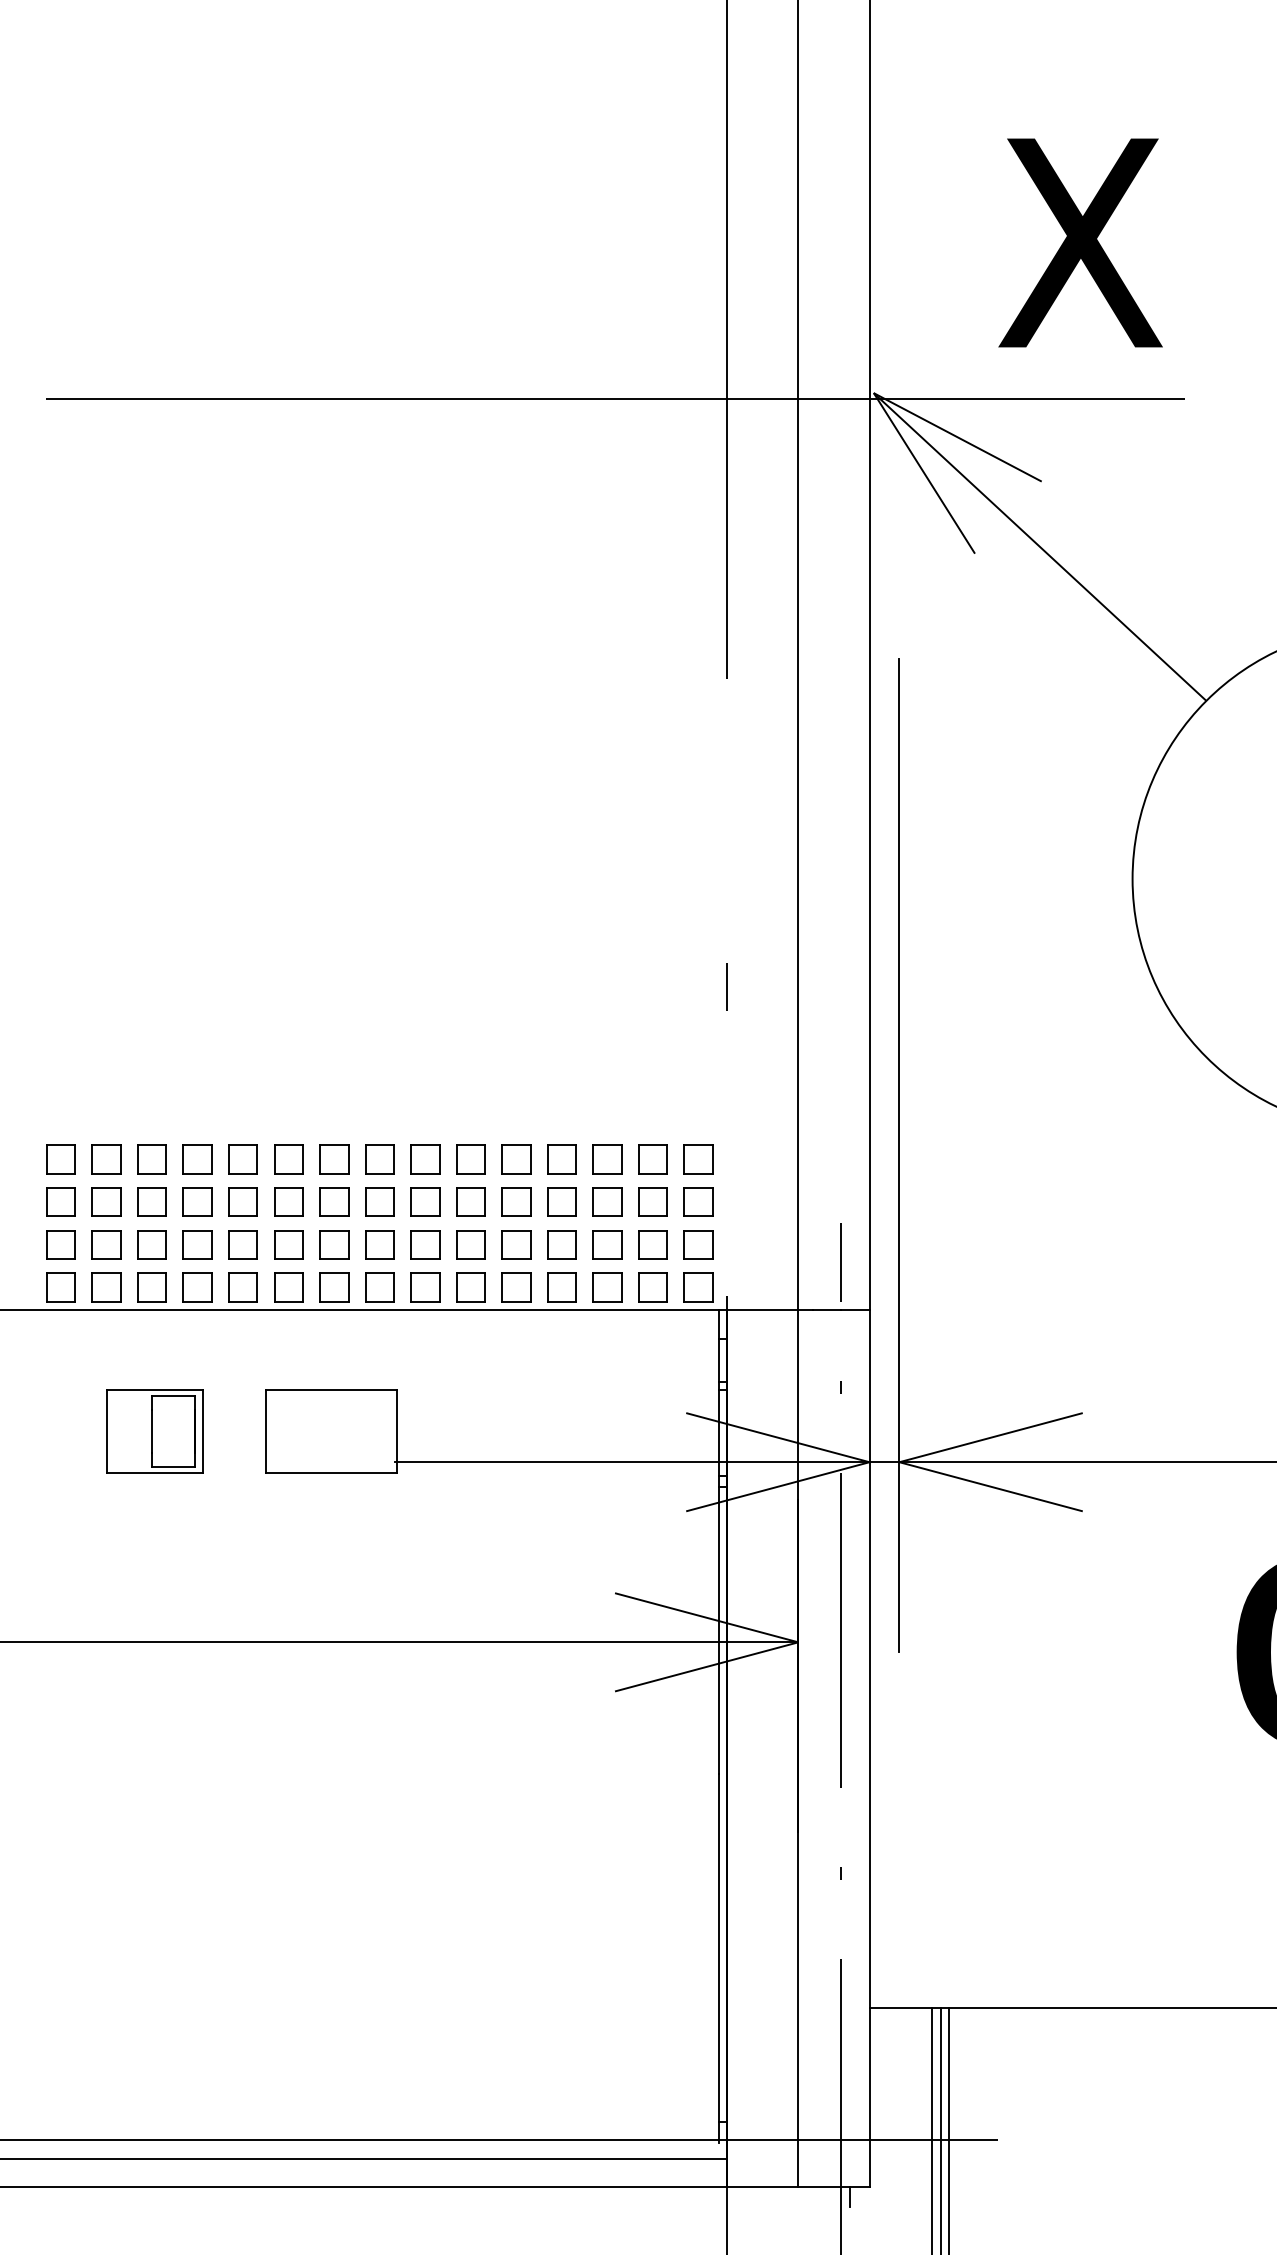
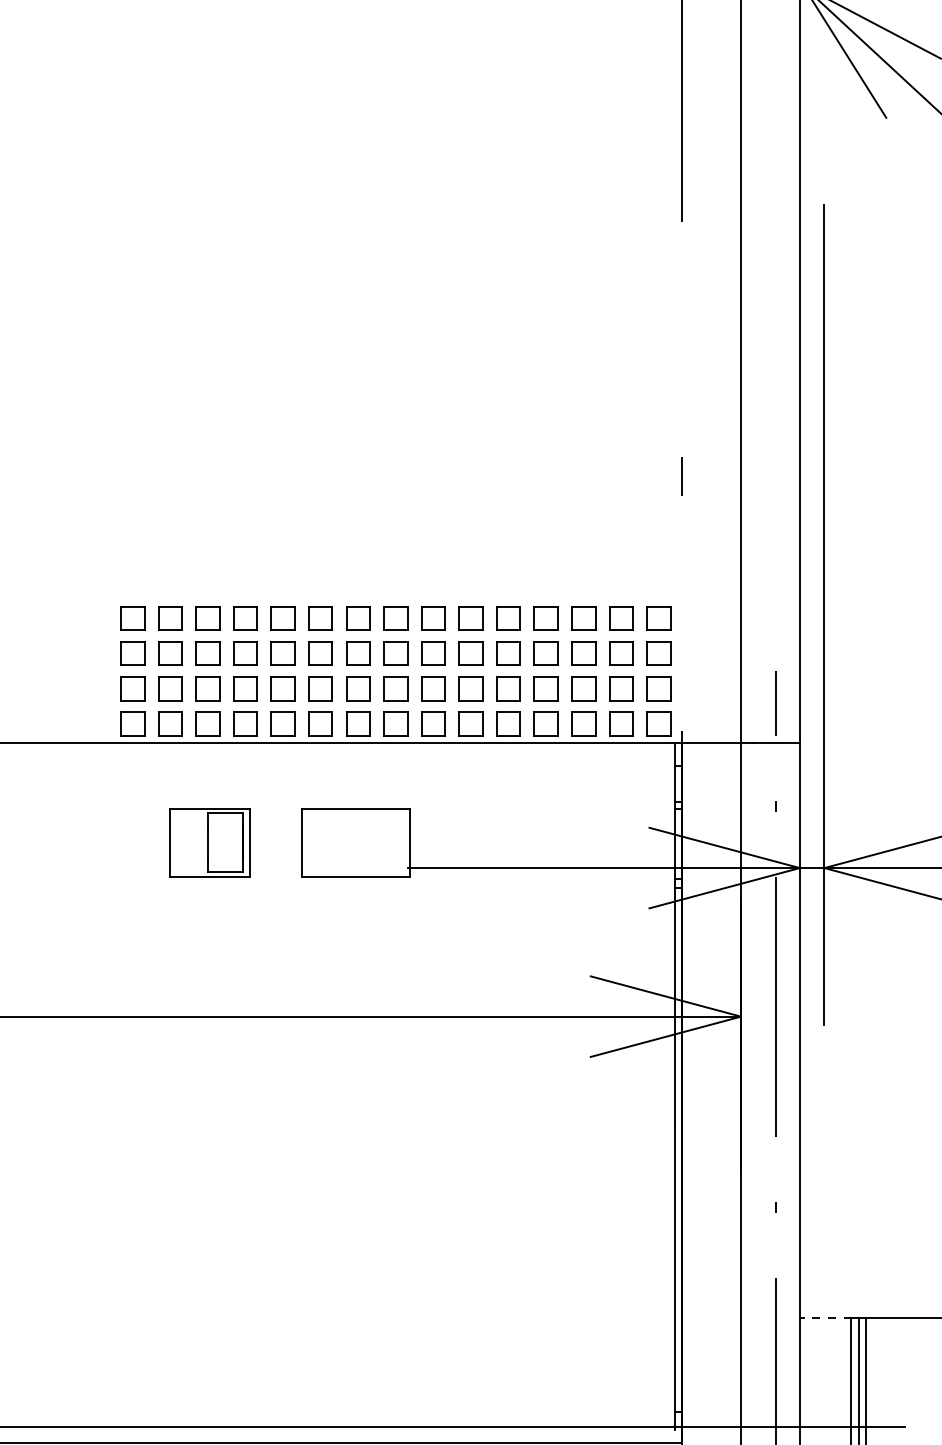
line: (900, 2007) -> (825, 1317), solid -> dashed

